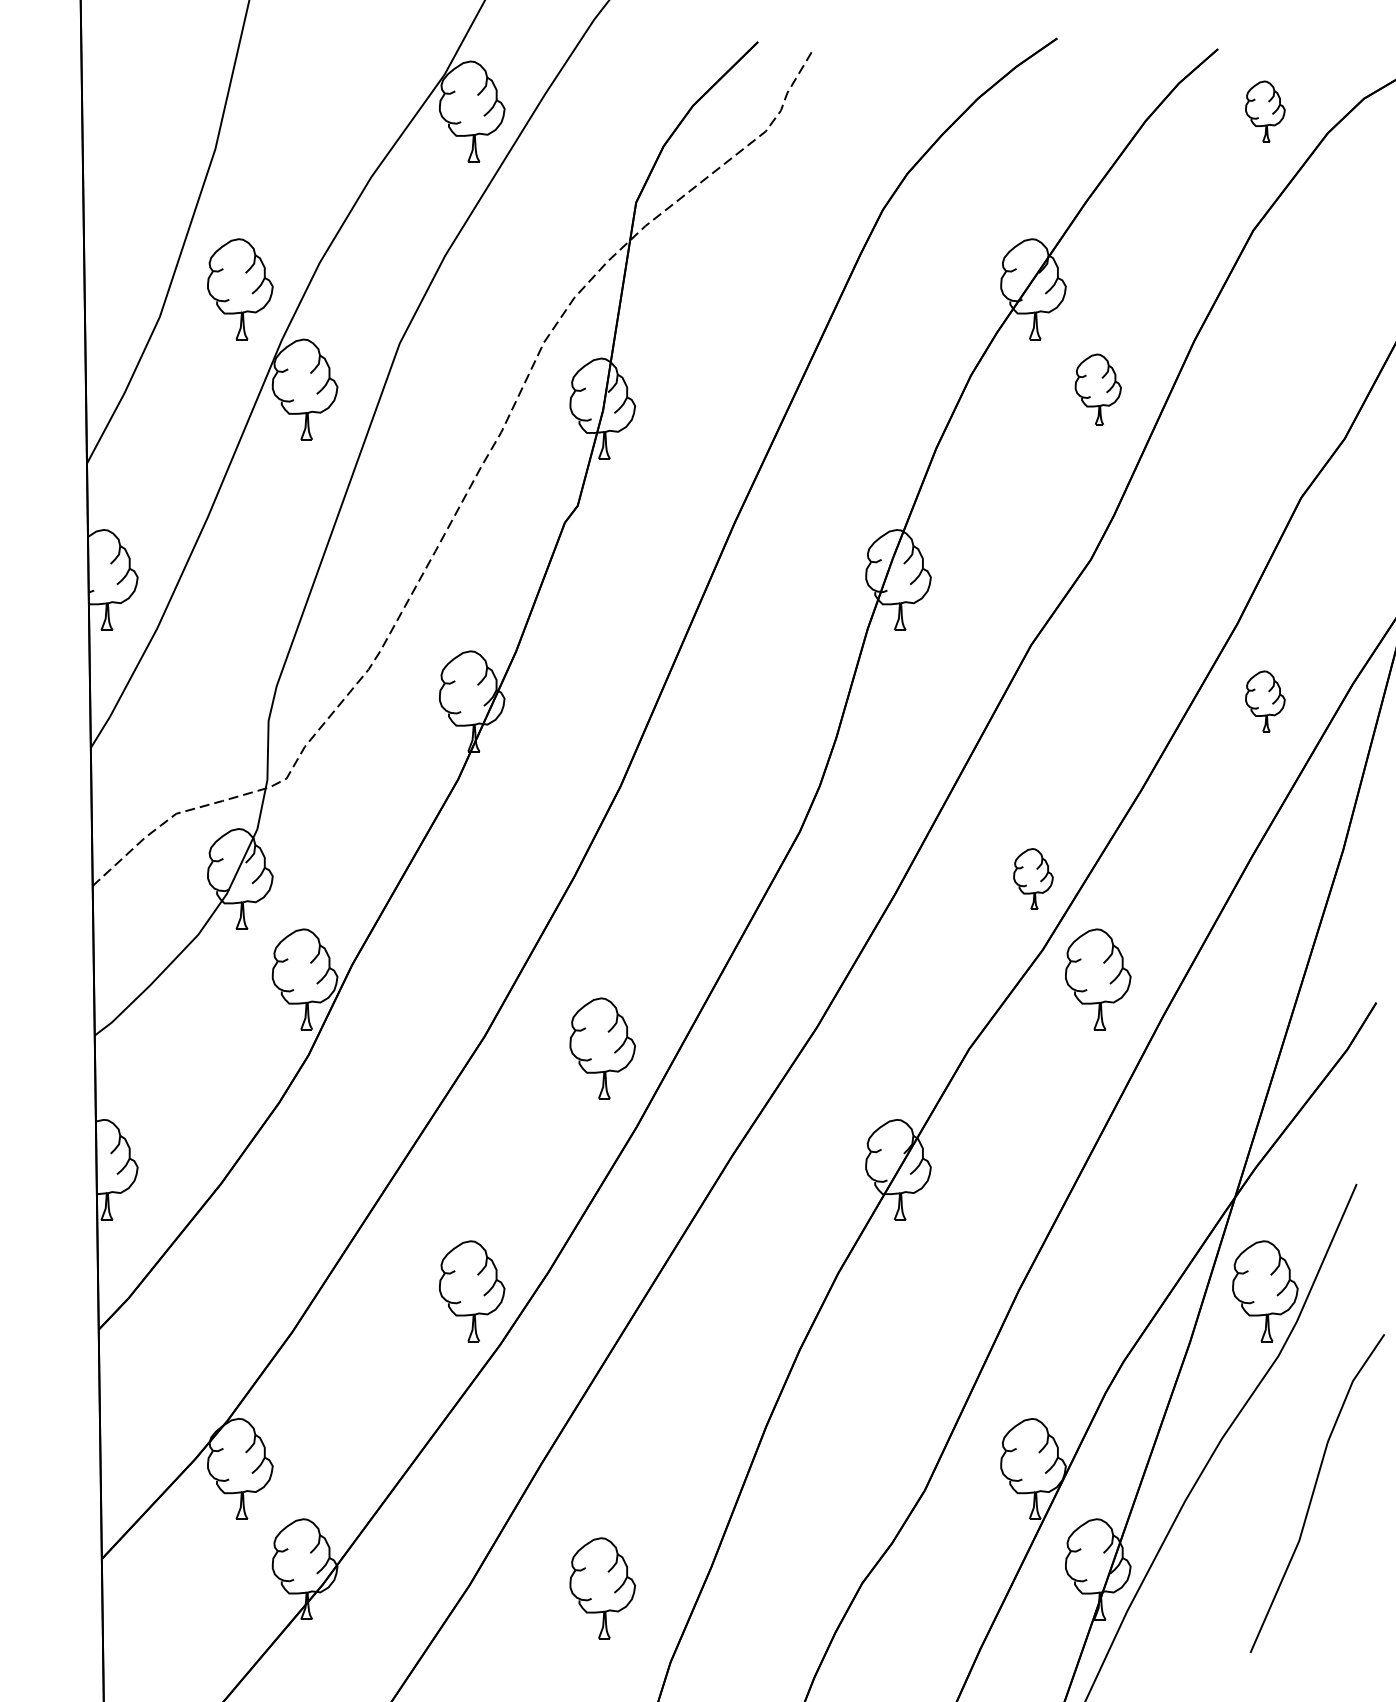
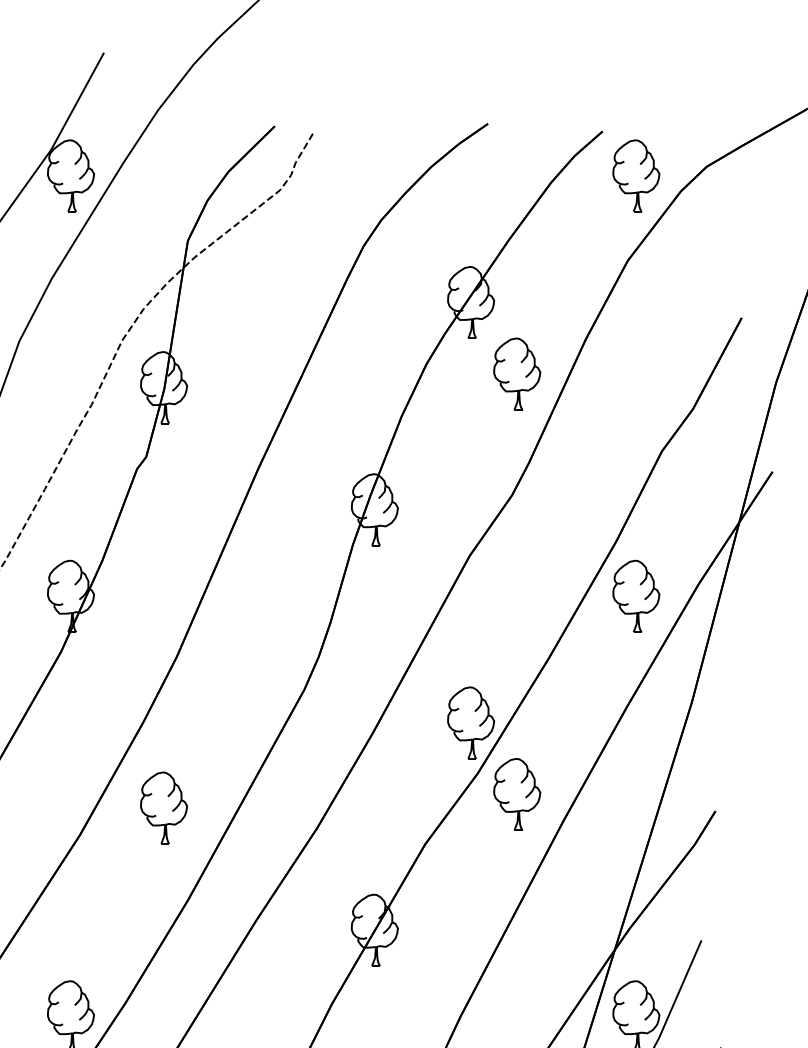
part: (1265, 111) -> (636, 175), size x1.67
part: (1098, 389) -> (517, 374), size x1.43
part: (1265, 701) -> (636, 596), size x1.67
part: (1033, 878) -> (471, 722), size x1.67
part: (602, 1048) -> (163, 808), moved

